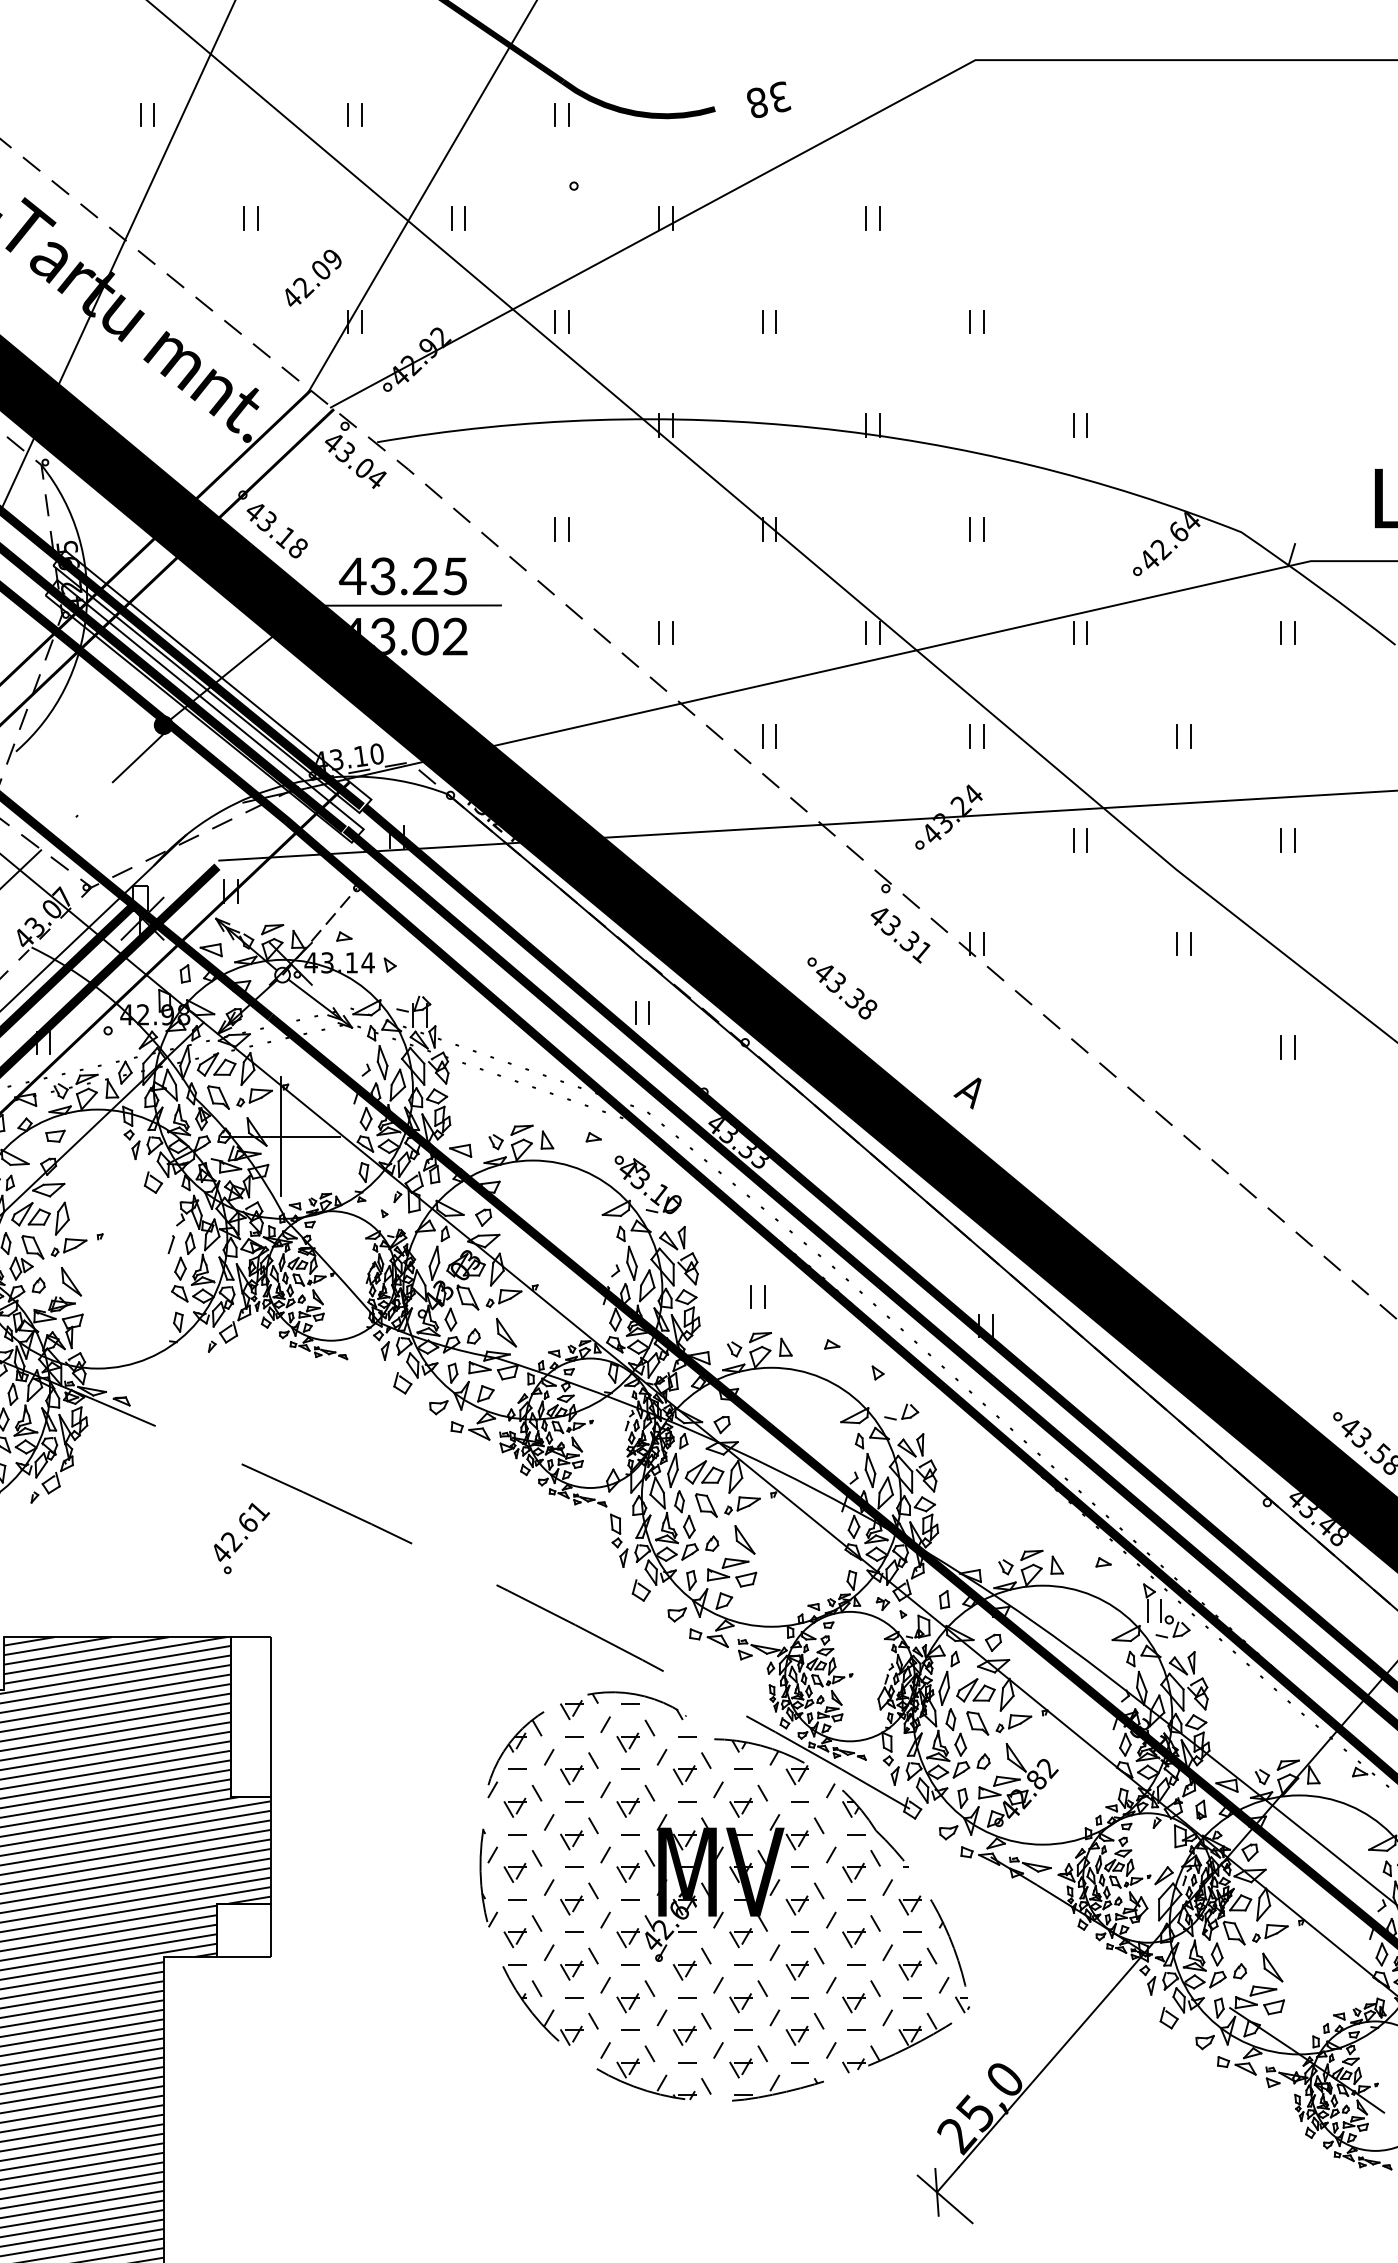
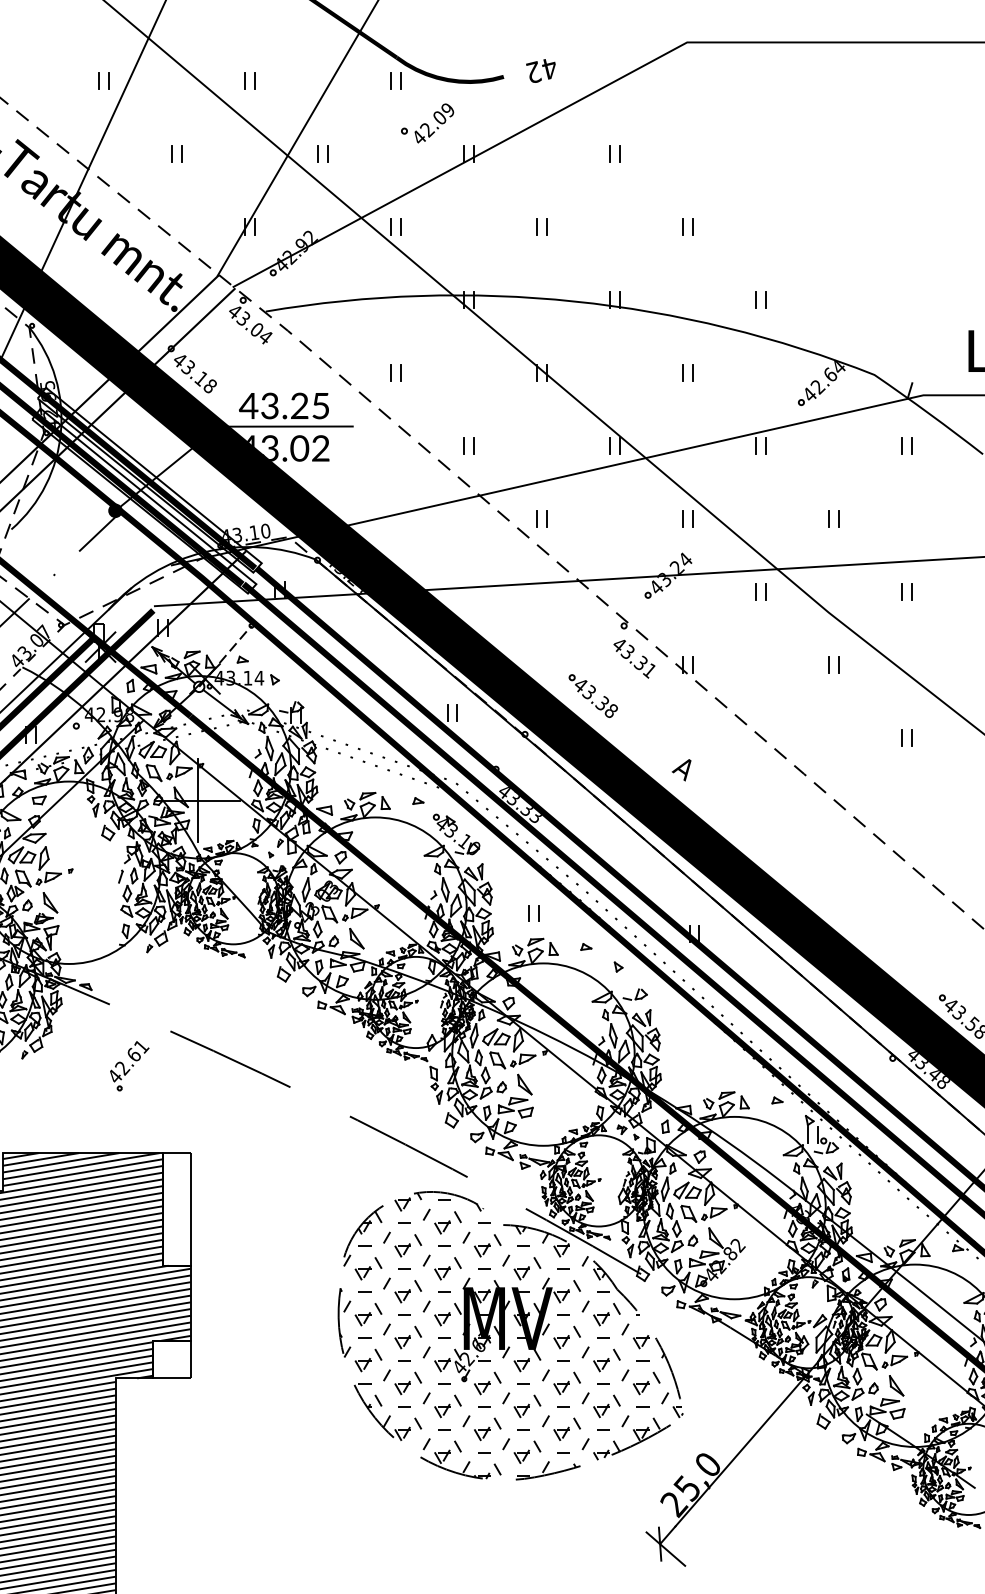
text: (768, 99) -> (541, 70), 38 -> 42
text: (313, 277) -> (434, 122), moved
part: (242, 1538) -> (130, 1066), moved

